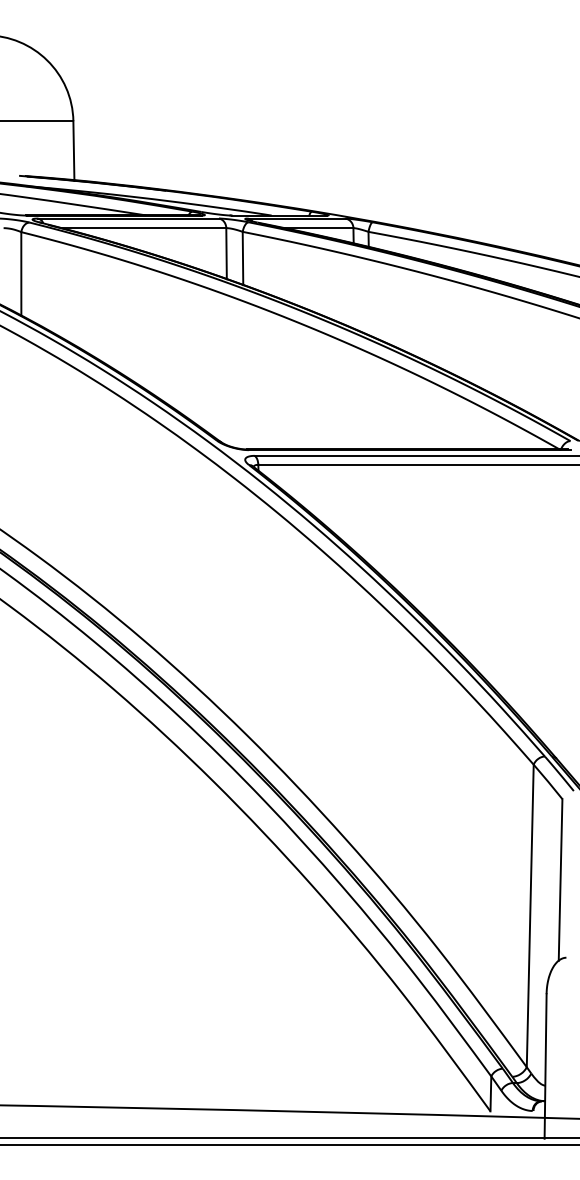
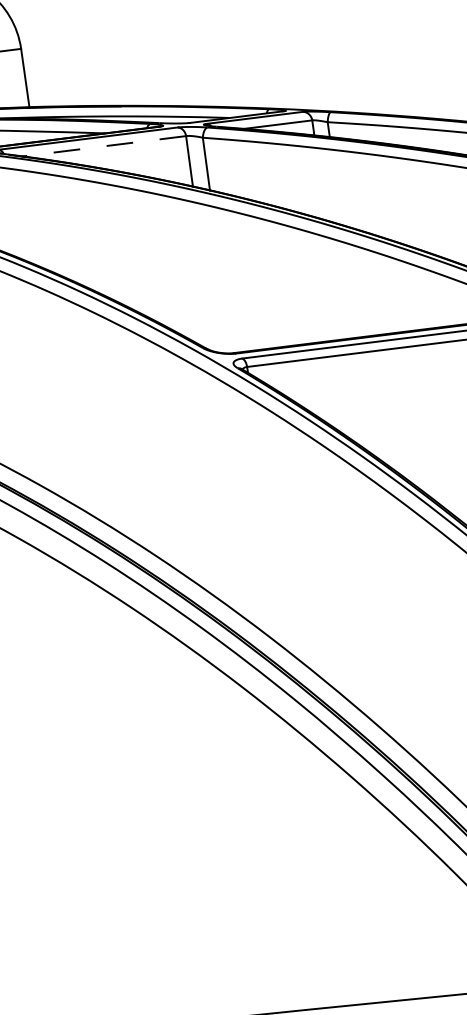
line: (143, 228) -> (103, 146), solid -> dashed

